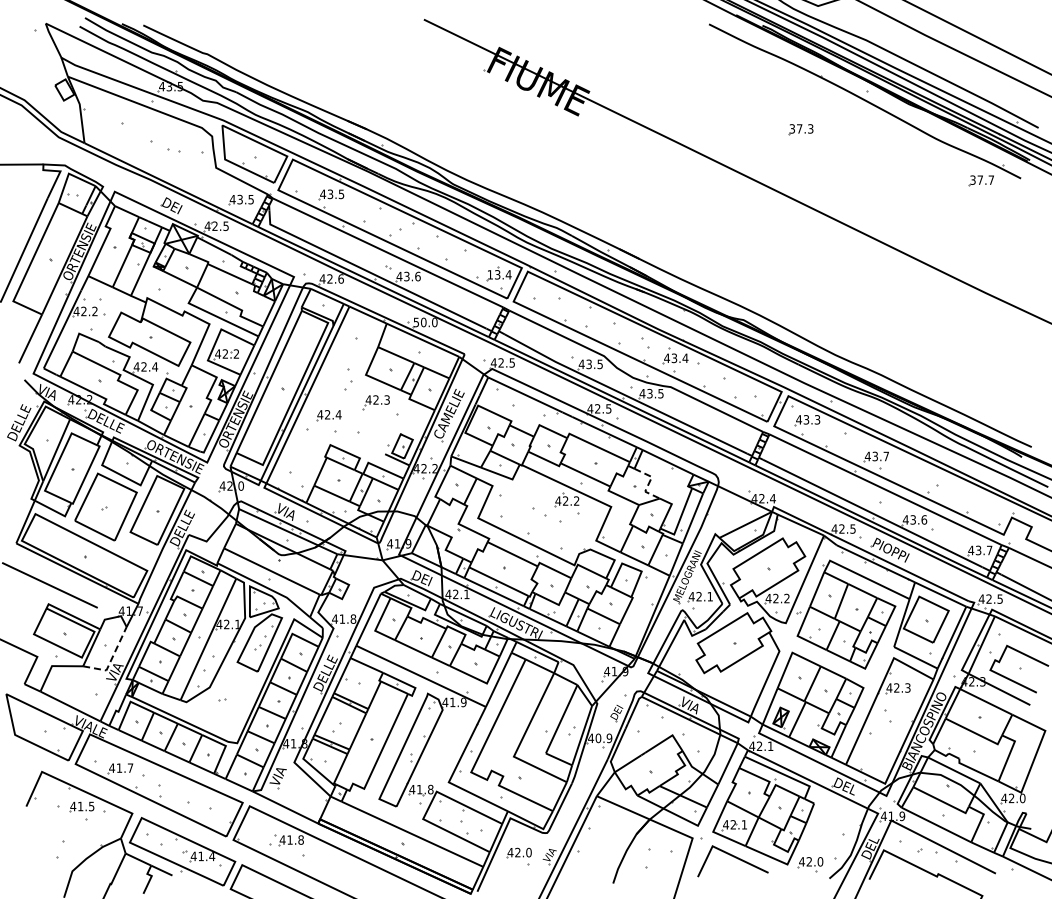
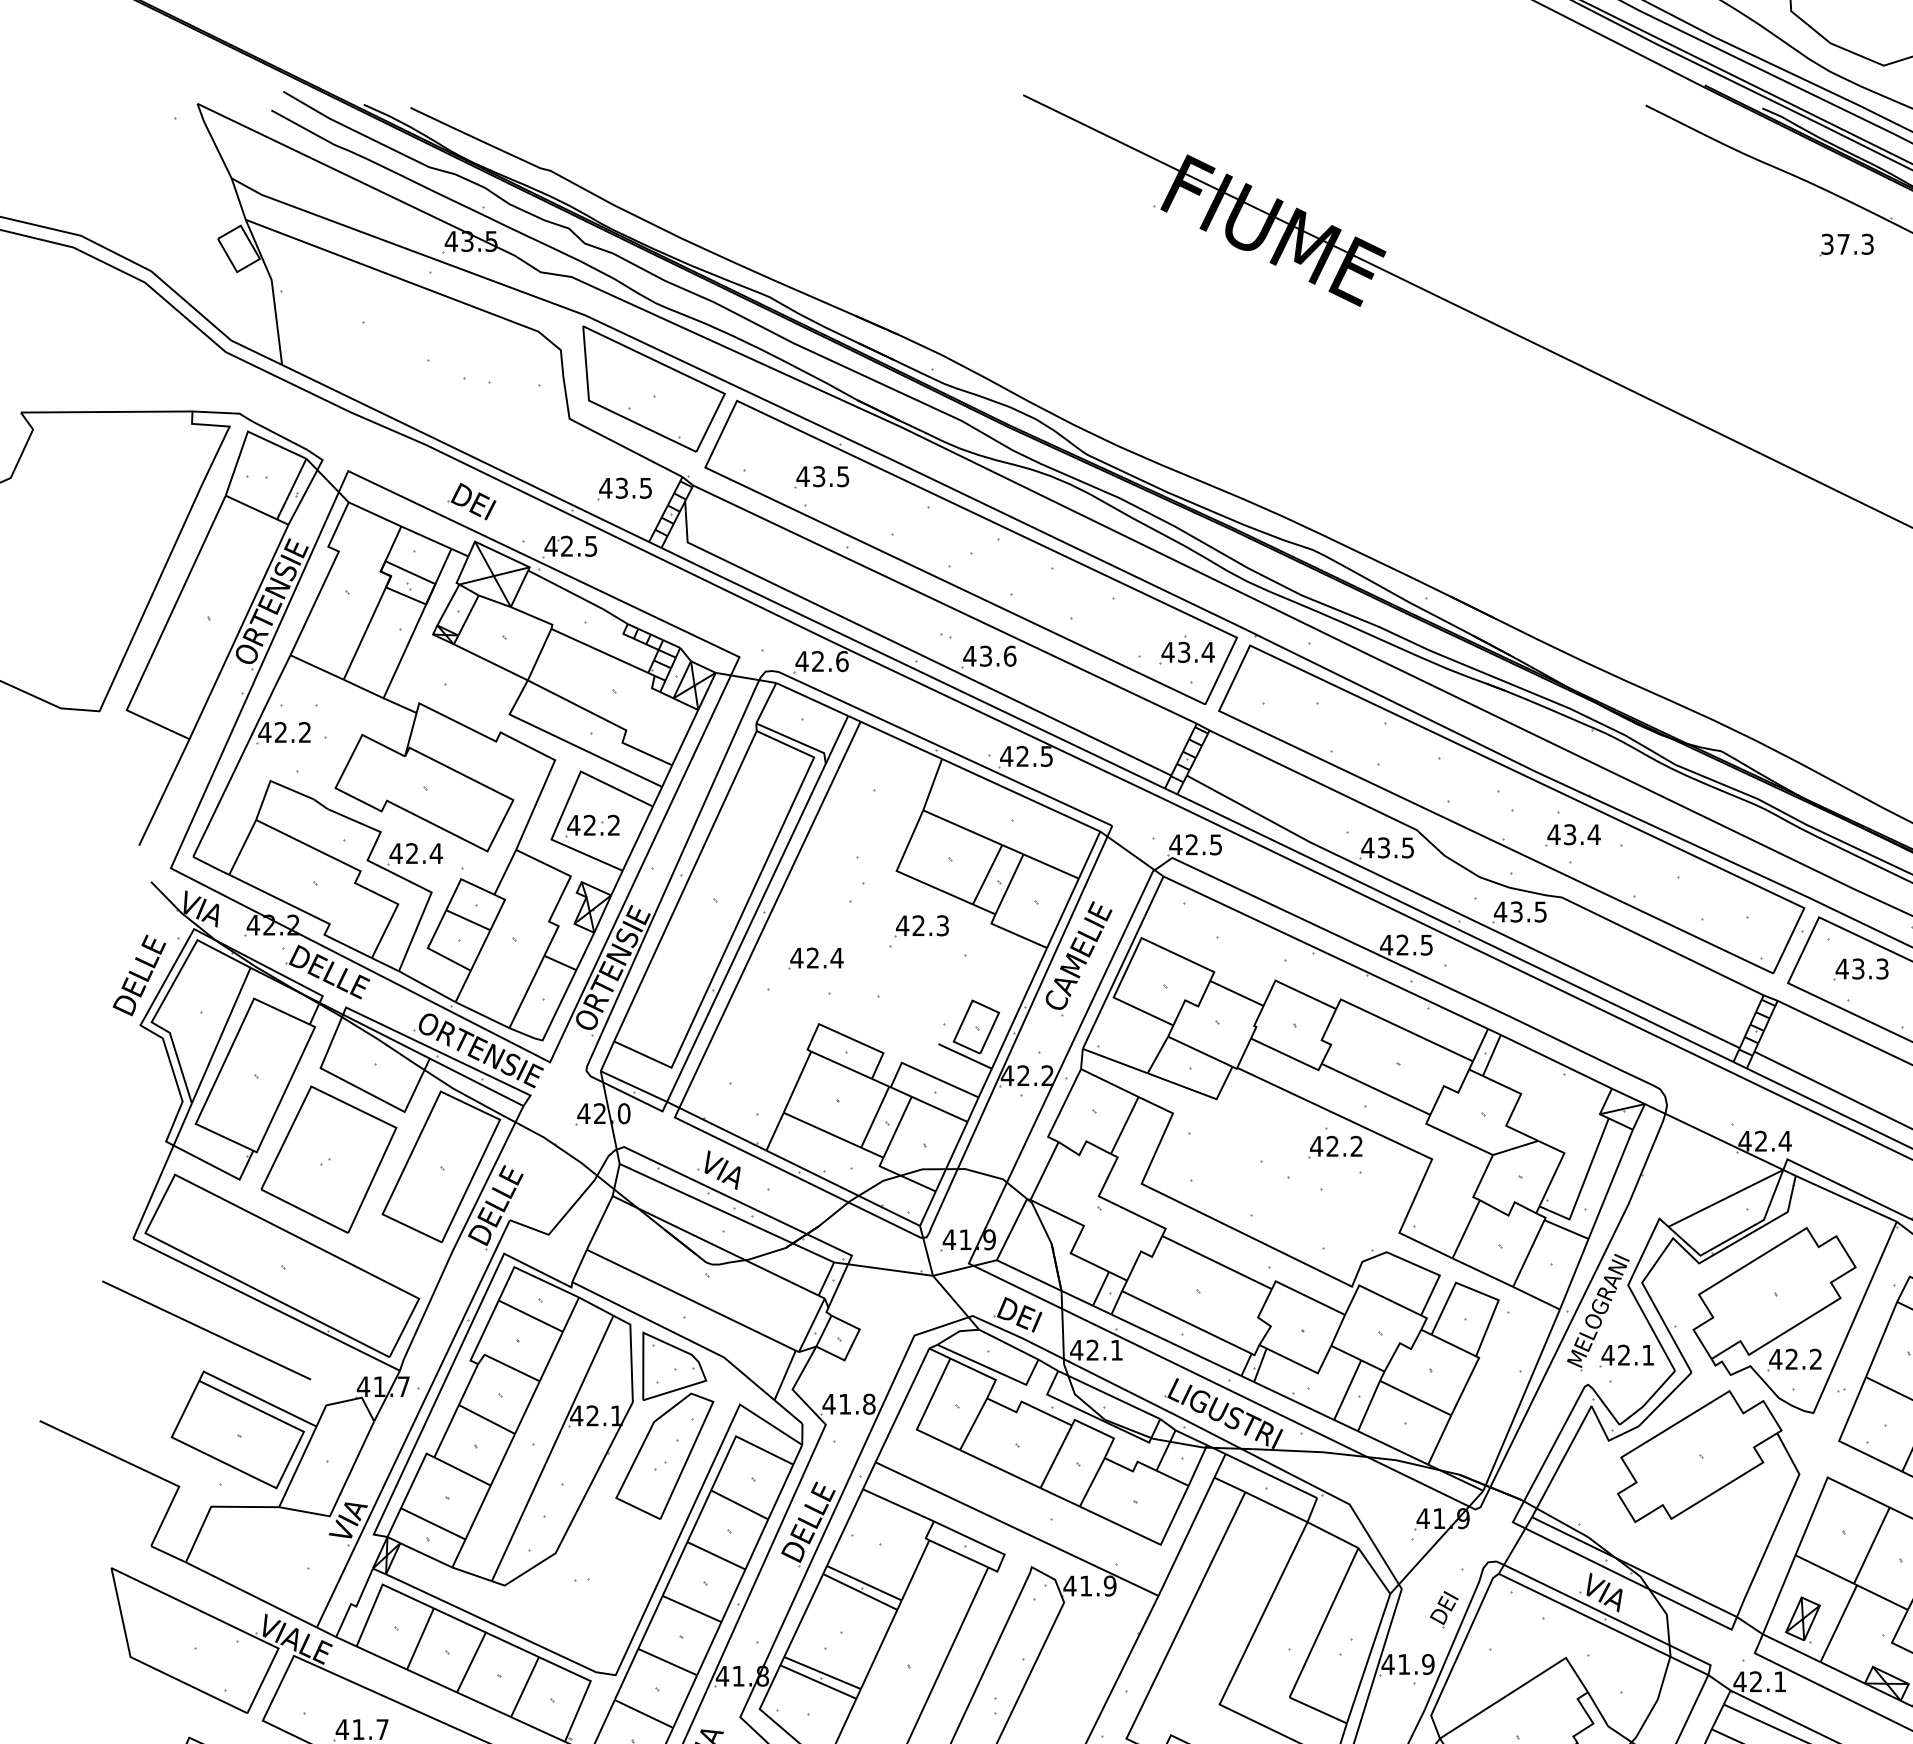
part: (800, 129) -> (1845, 245), moved
text: (490, 274) -> (1168, 651), 13.4 -> 43.4
text: (425, 322) -> (1026, 756), 50.0 -> 42.5
line: (649, 483) -> (1515, 1108), dashed -> solid
line: (111, 659) -> (340, 1492), dashed -> solid
text: (598, 738) -> (1404, 1664), 40.9 -> 41.9

